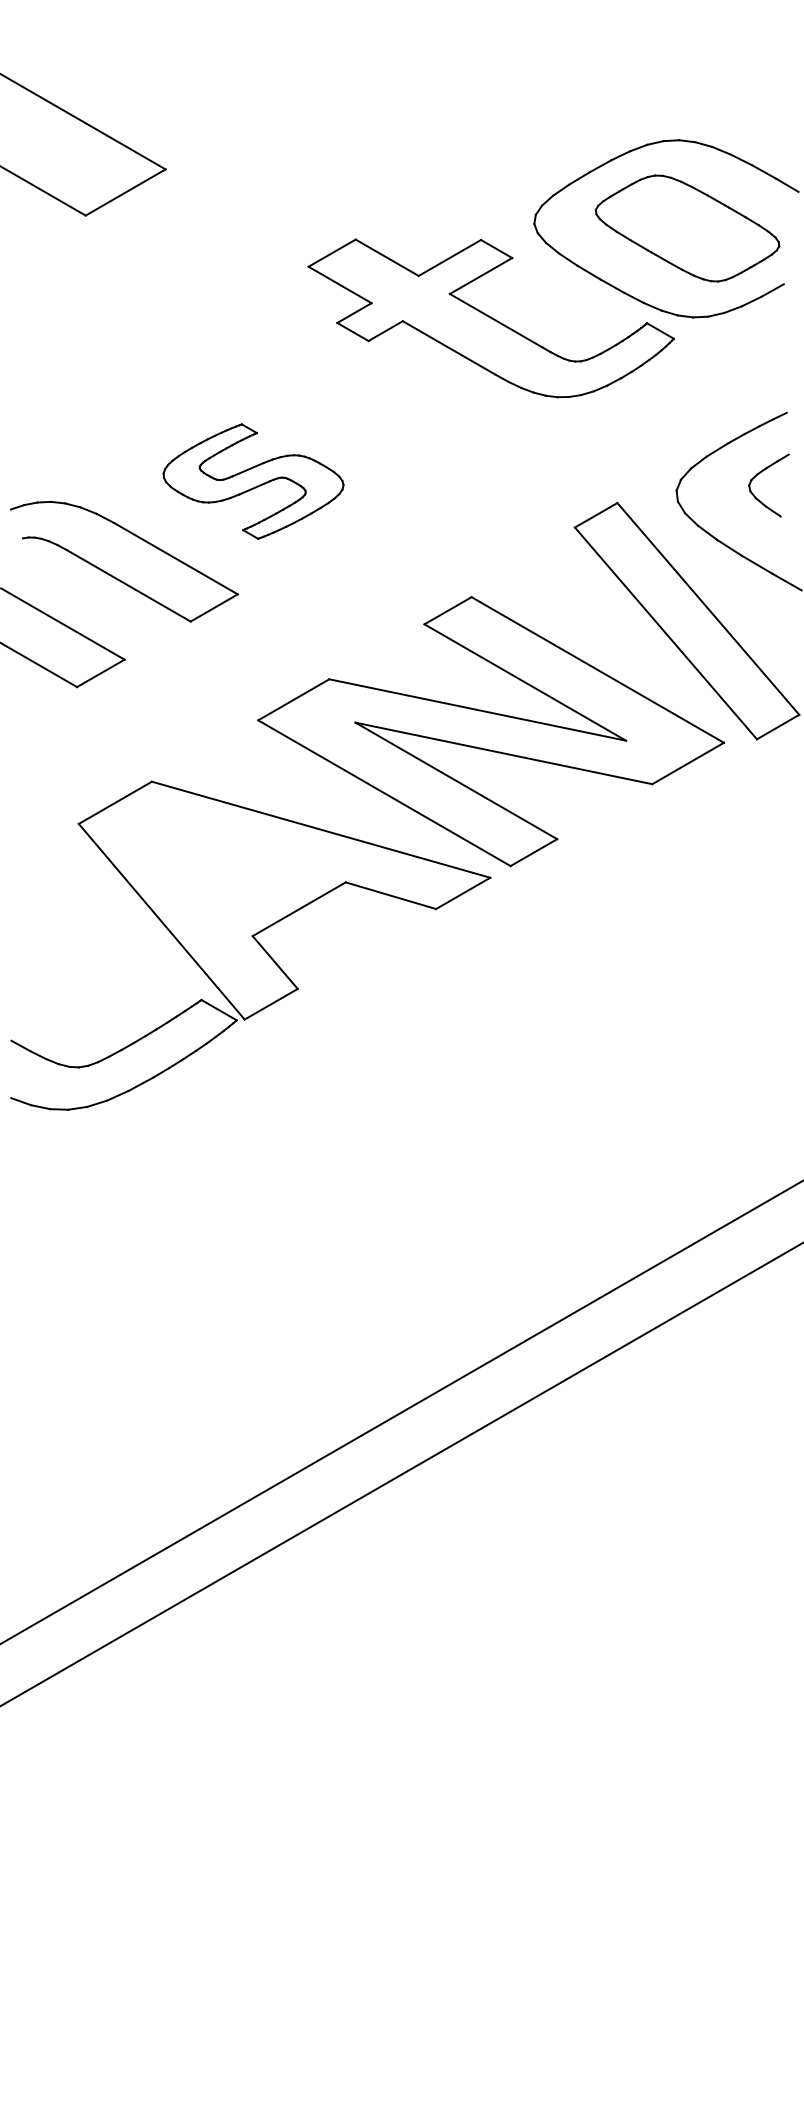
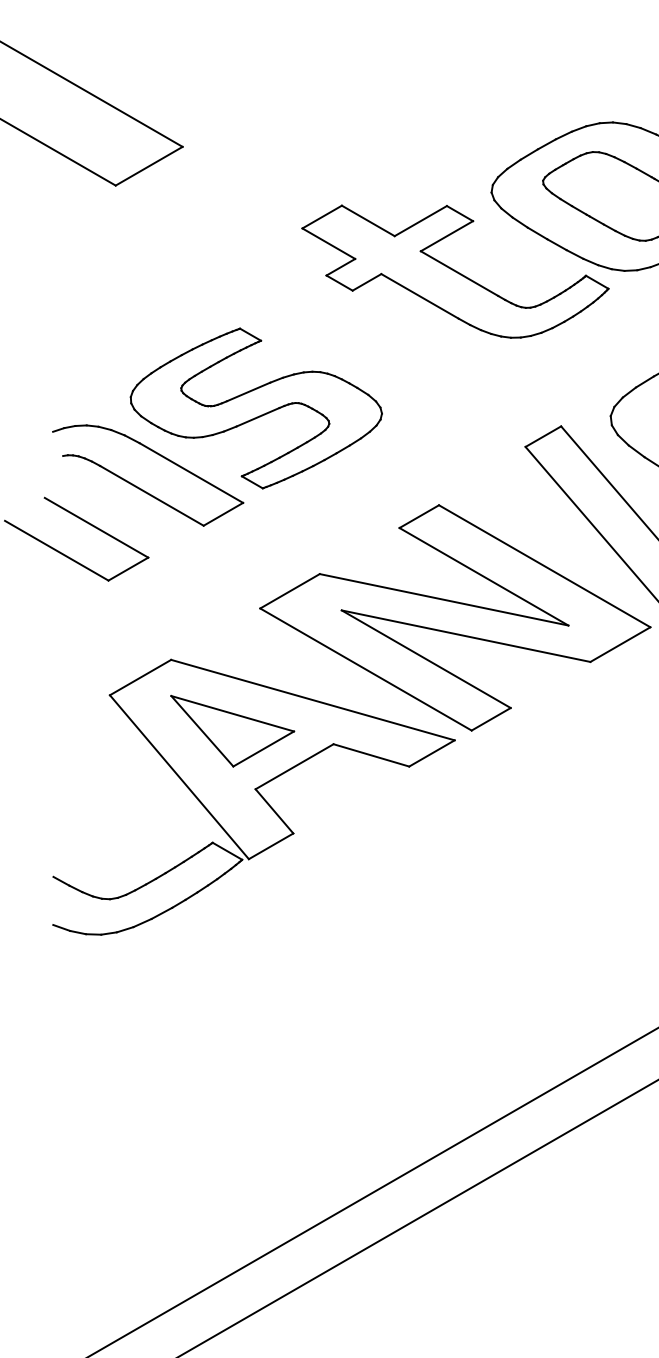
part: (253, 481) -> (256, 408), size x1.67
part: (225, 866) -> (232, 730), added

